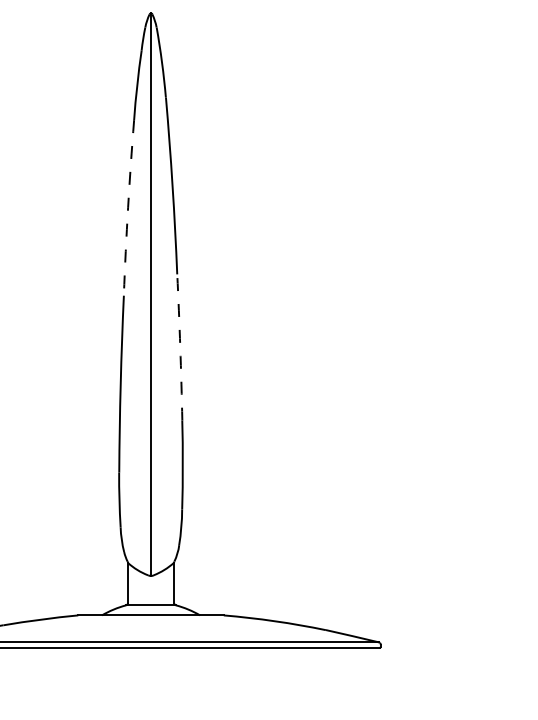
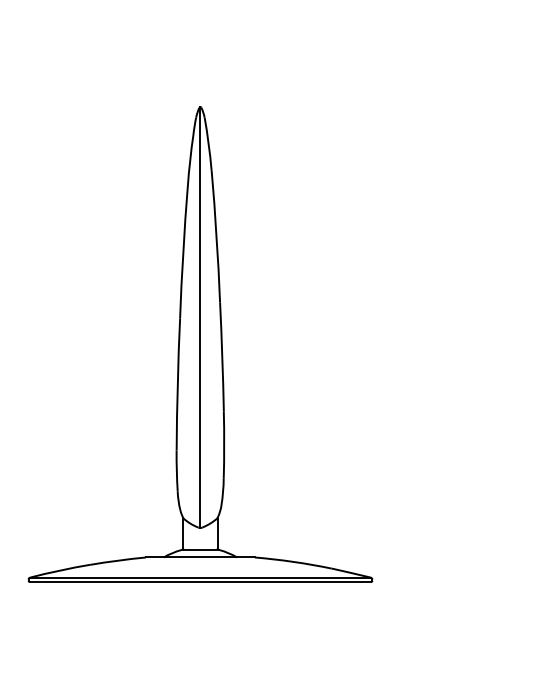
arc: (128, 207) -> (183, 252), dashed -> solid
arc: (180, 348) -> (222, 357), dashed -> solid

